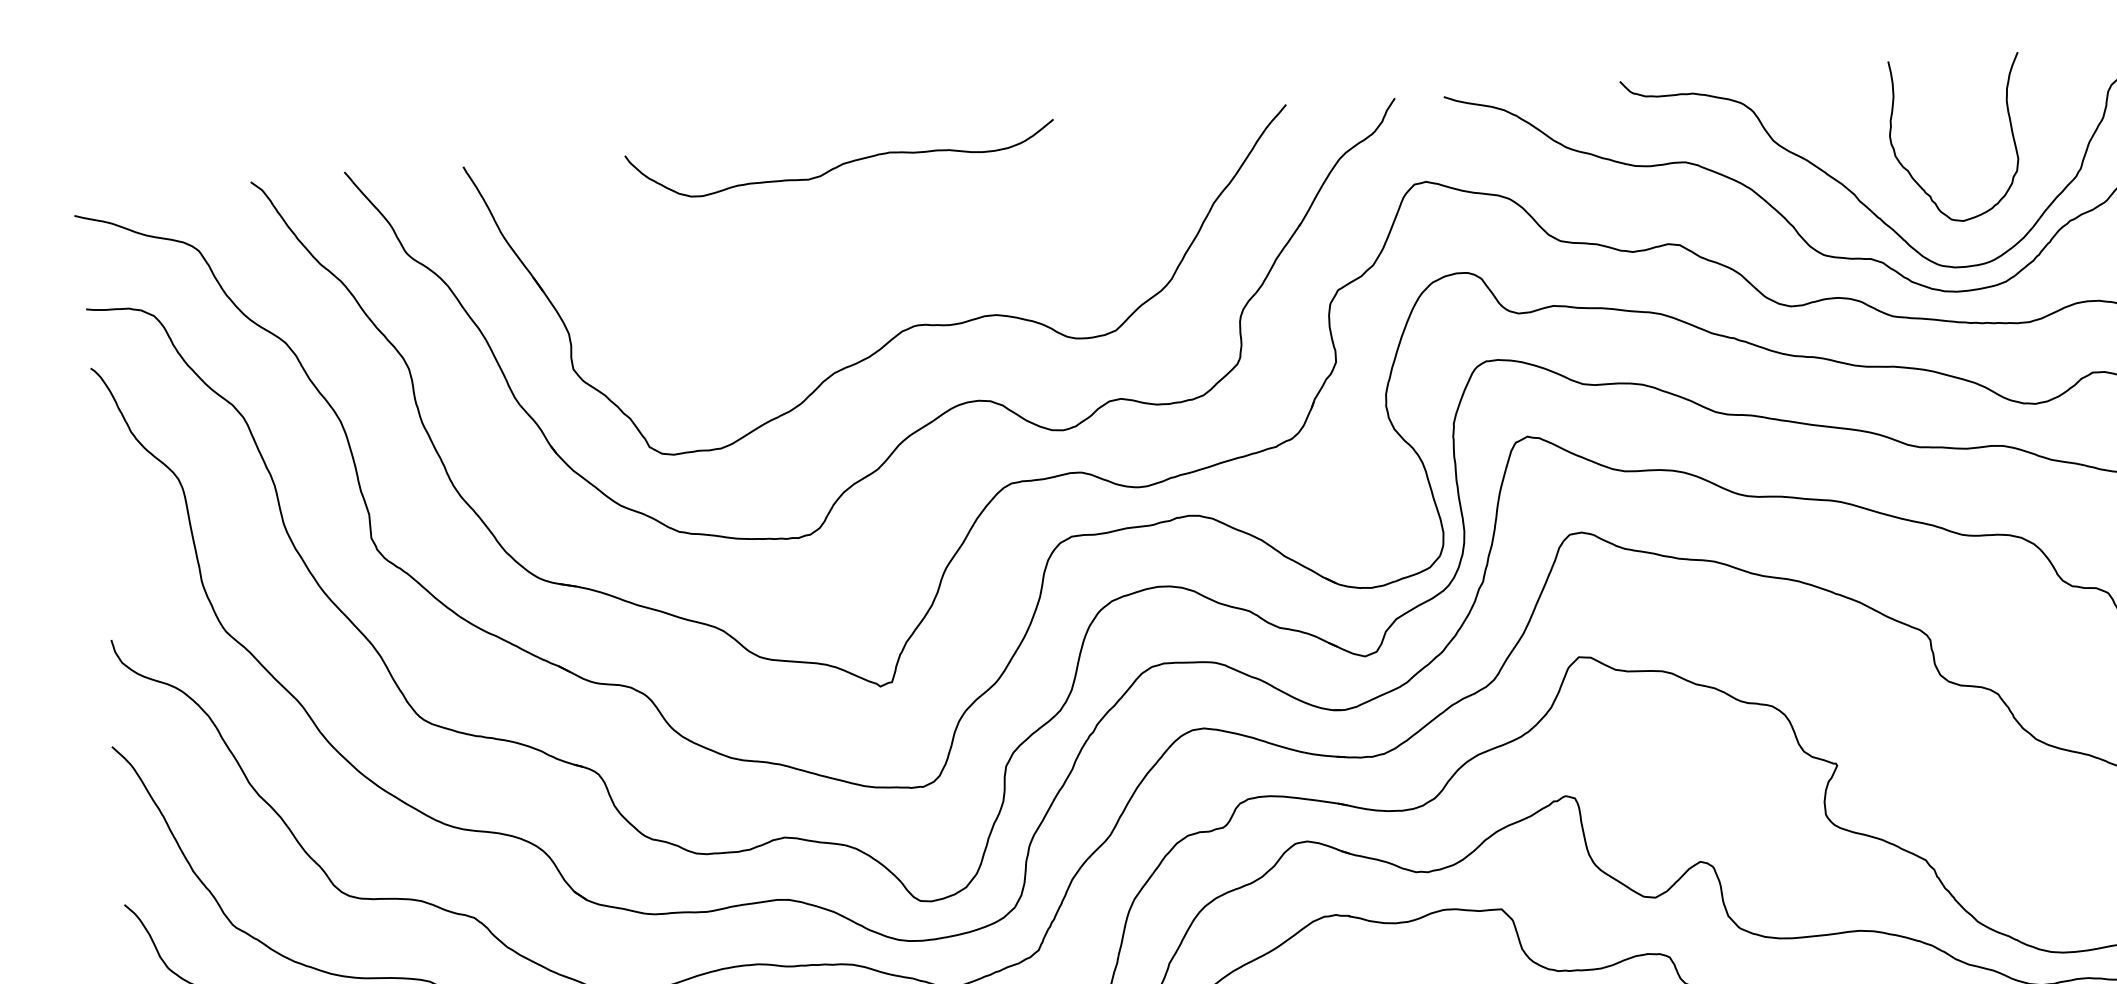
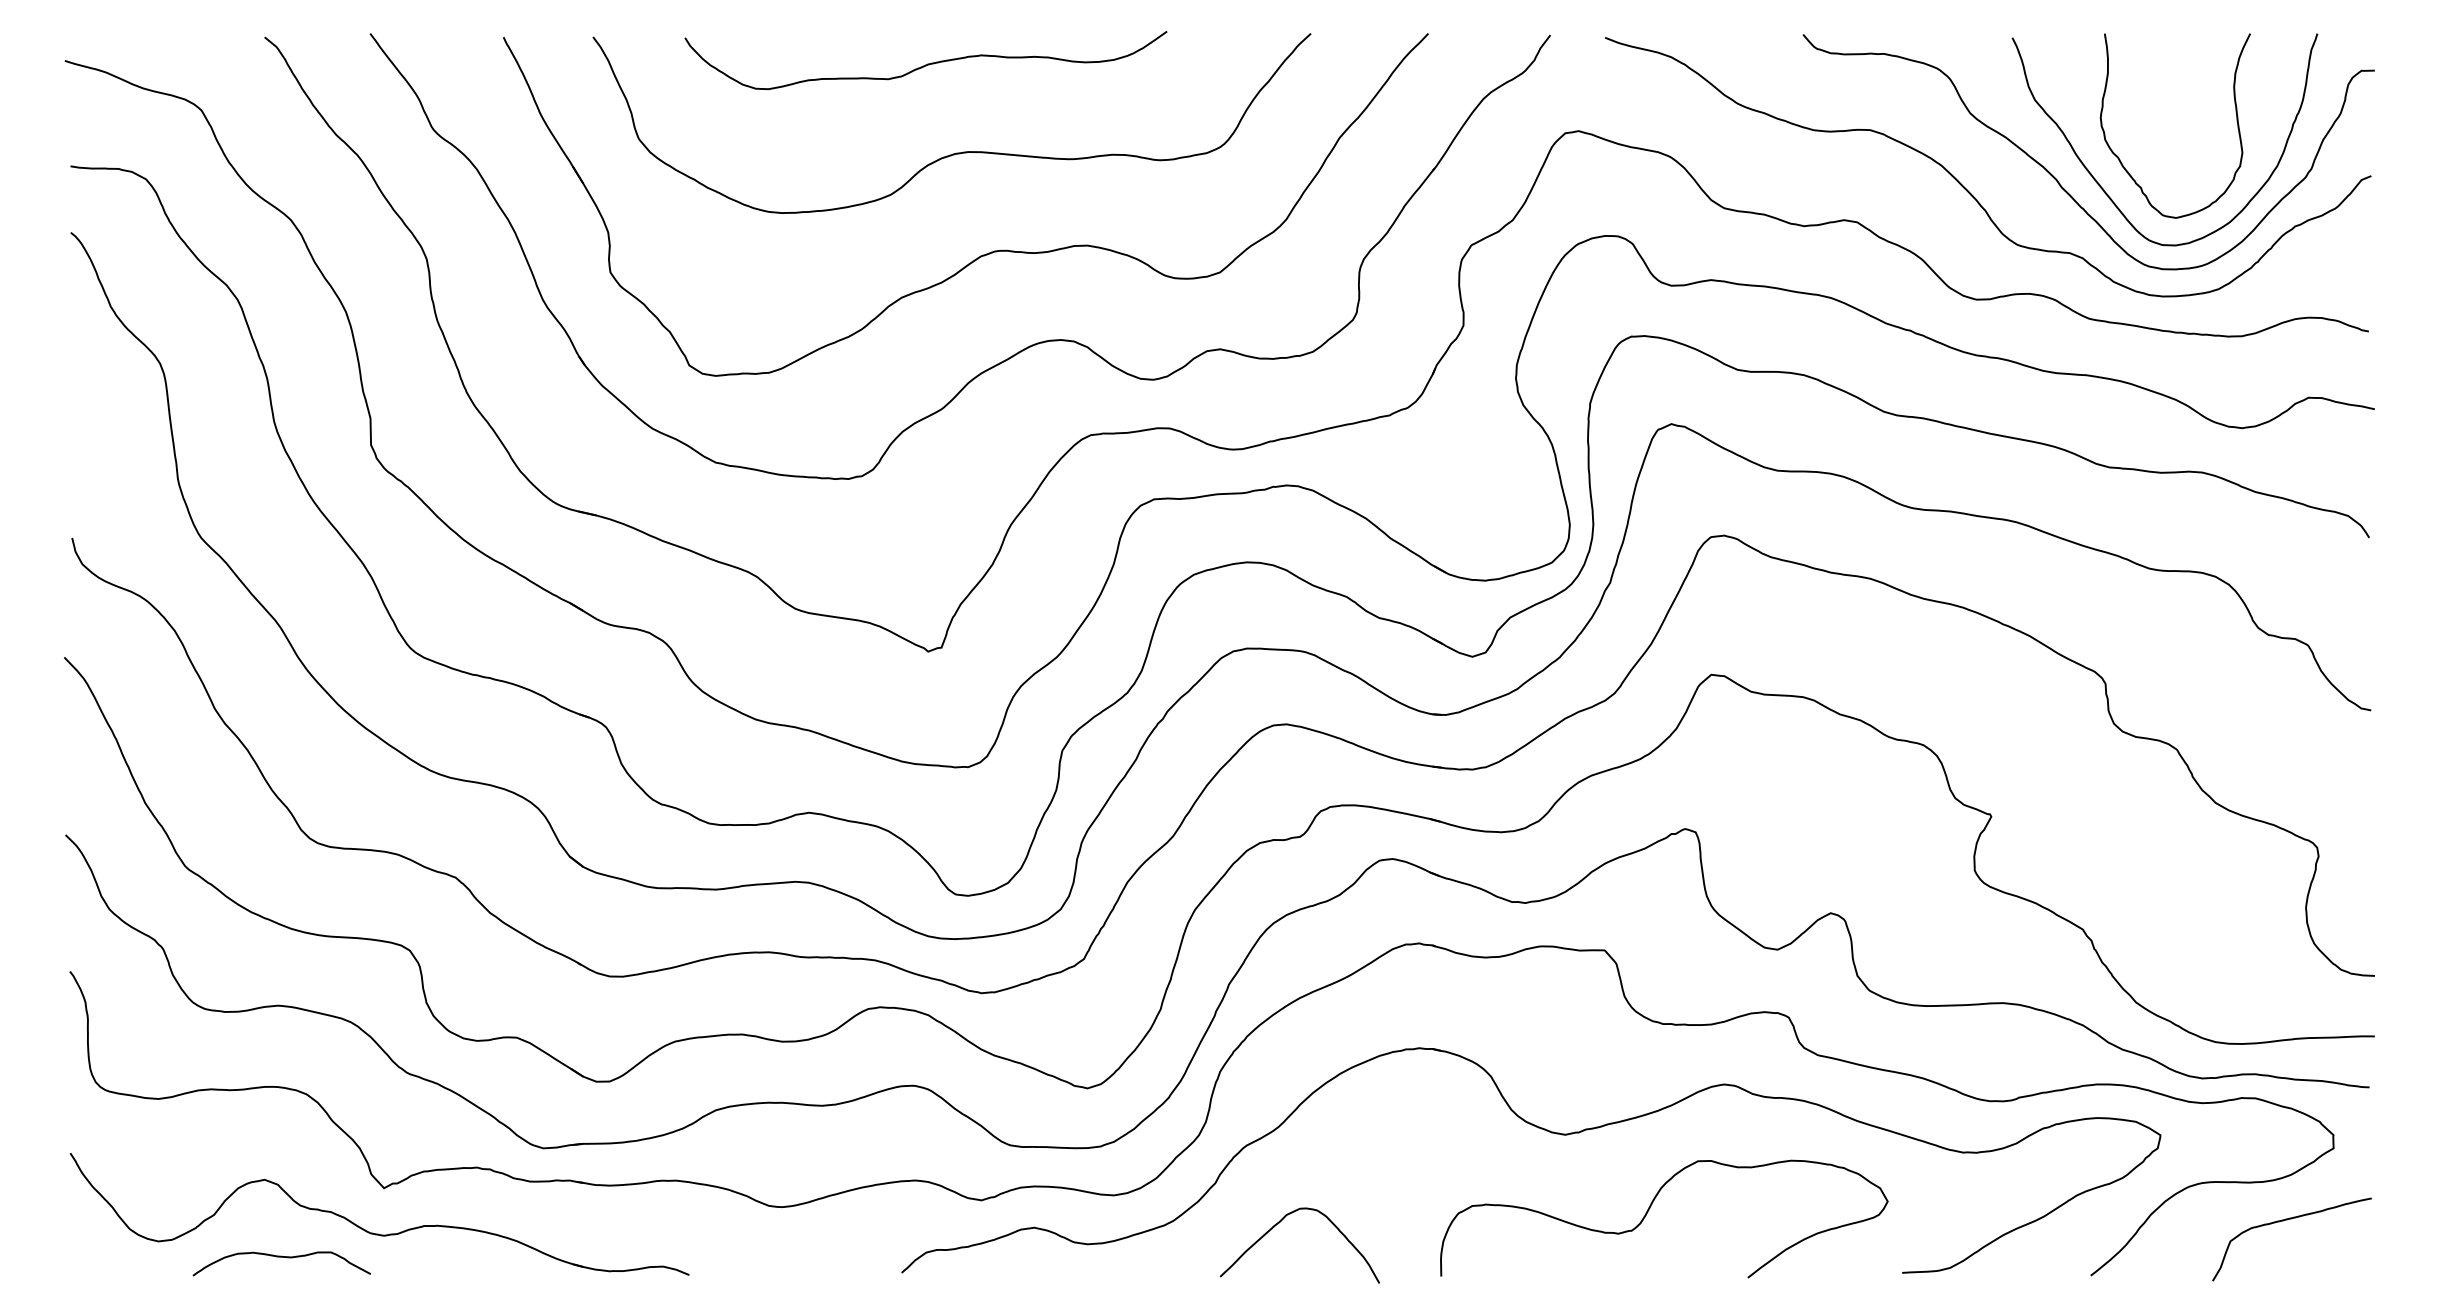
curve: (1897, 200) -> (2104, 189), added
curve: (873, 240) -> (956, 152), added

